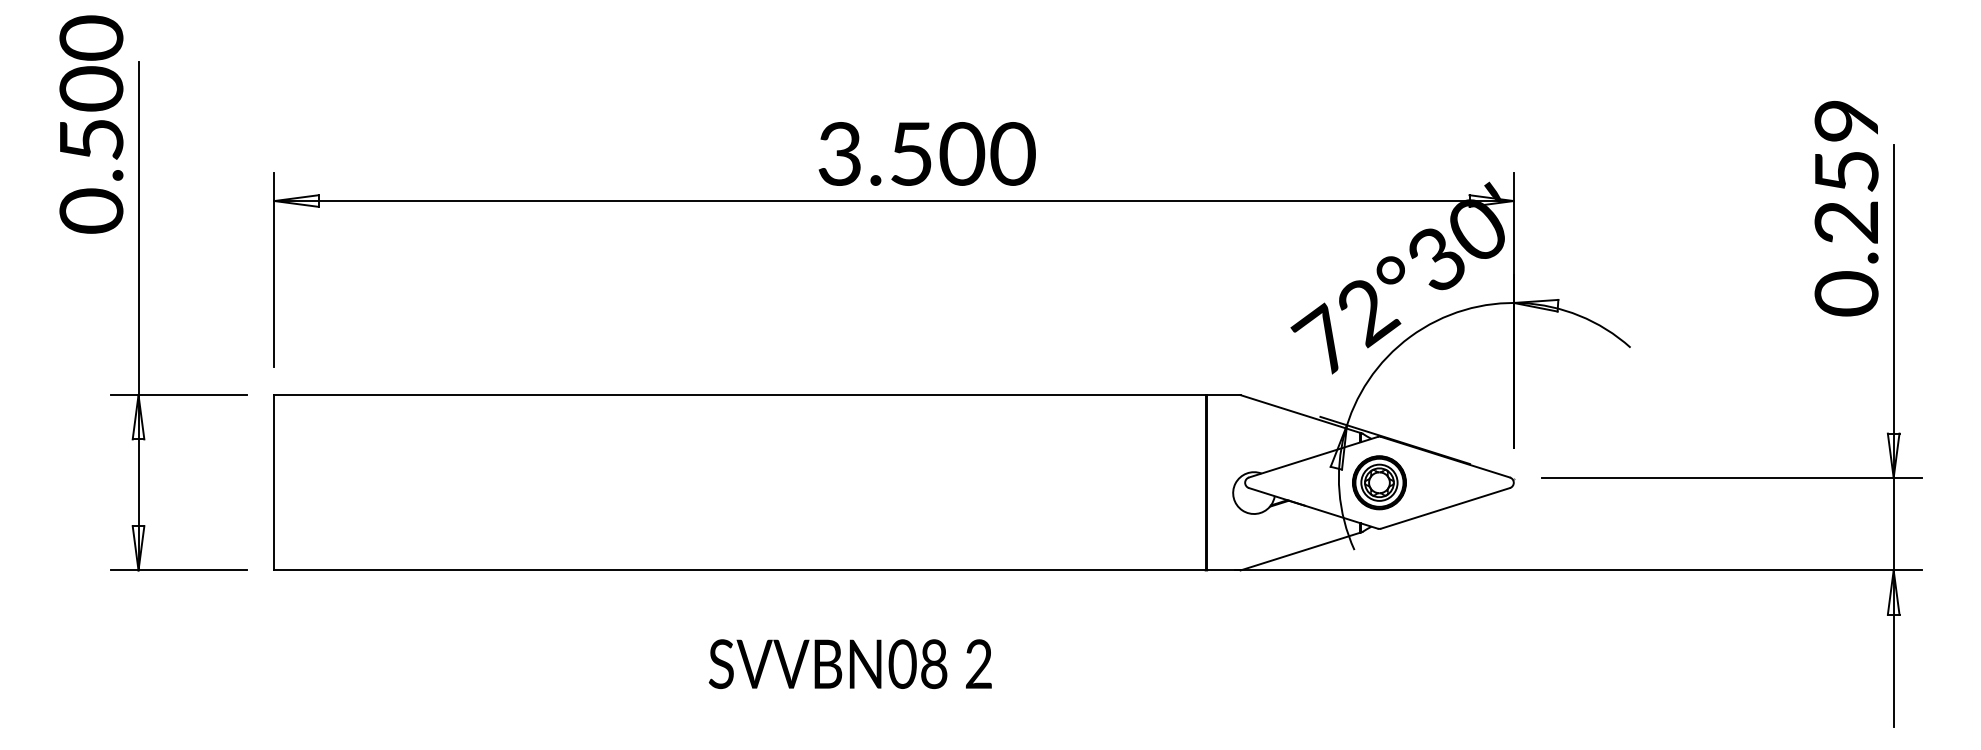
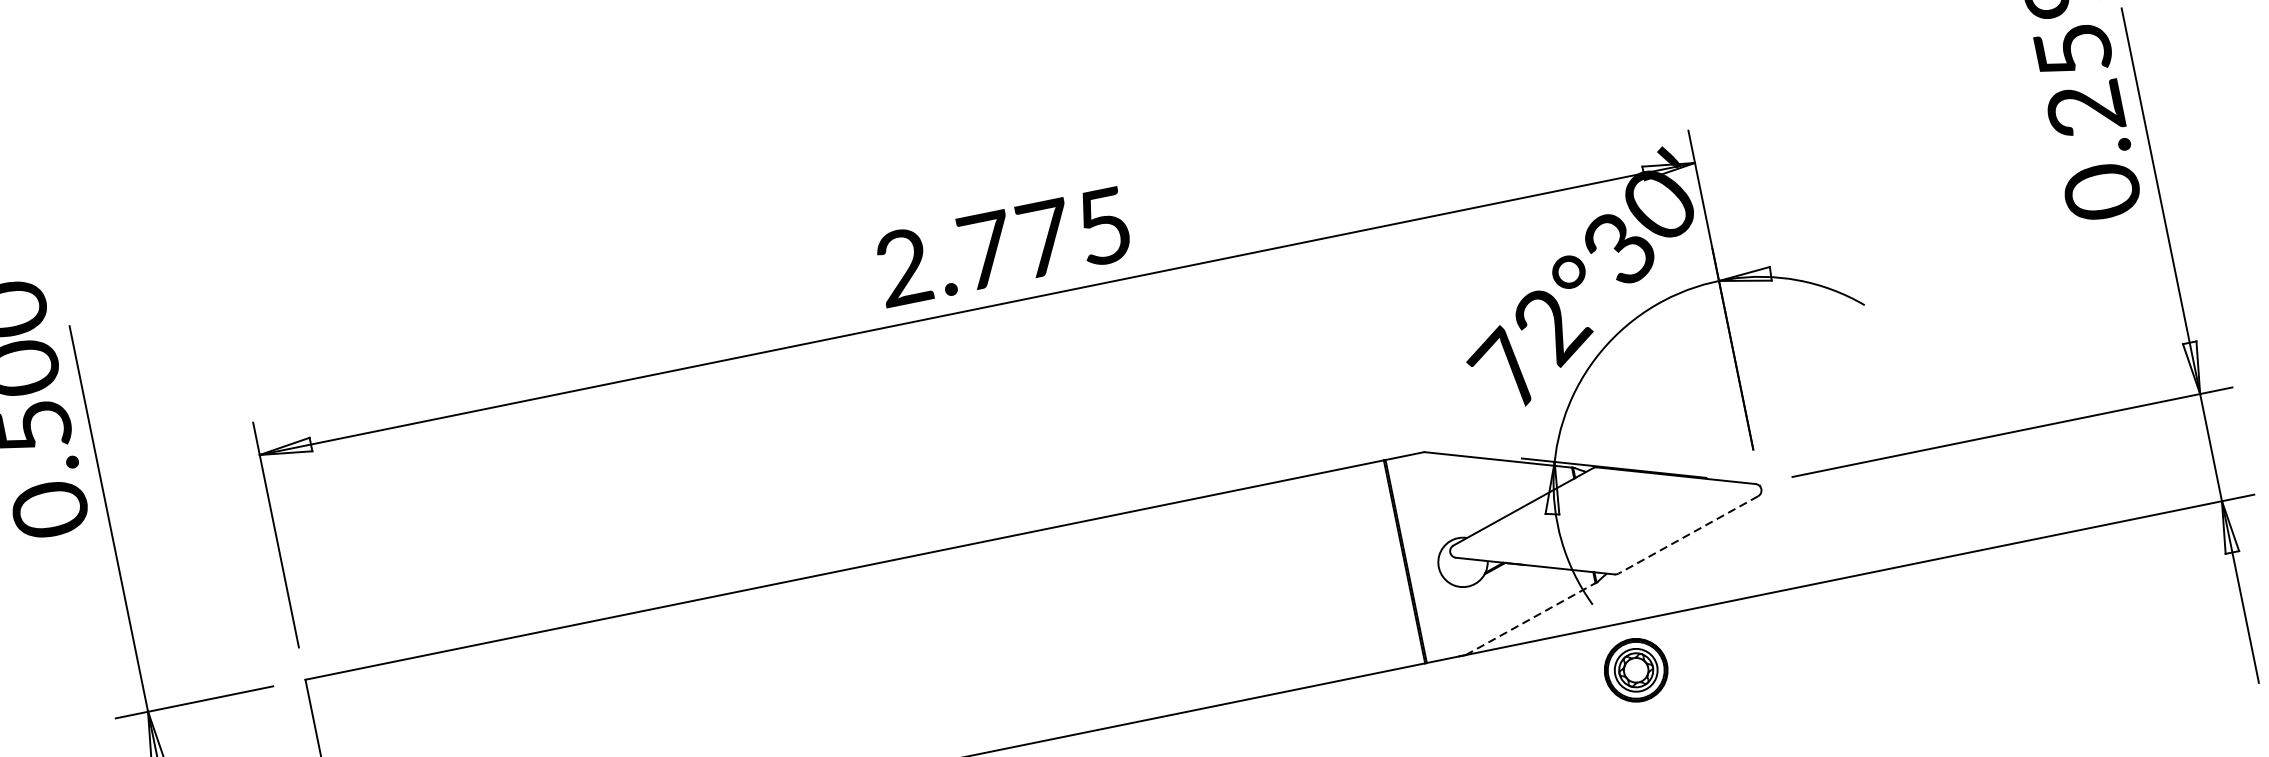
text: (926, 153) -> (1003, 246), 3.500 -> 2.775
part: (1379, 482) -> (1636, 669), moved
line: (1445, 508) -> (1688, 535), solid -> dashed
line: (1300, 551) -> (1530, 619), solid -> dashed

